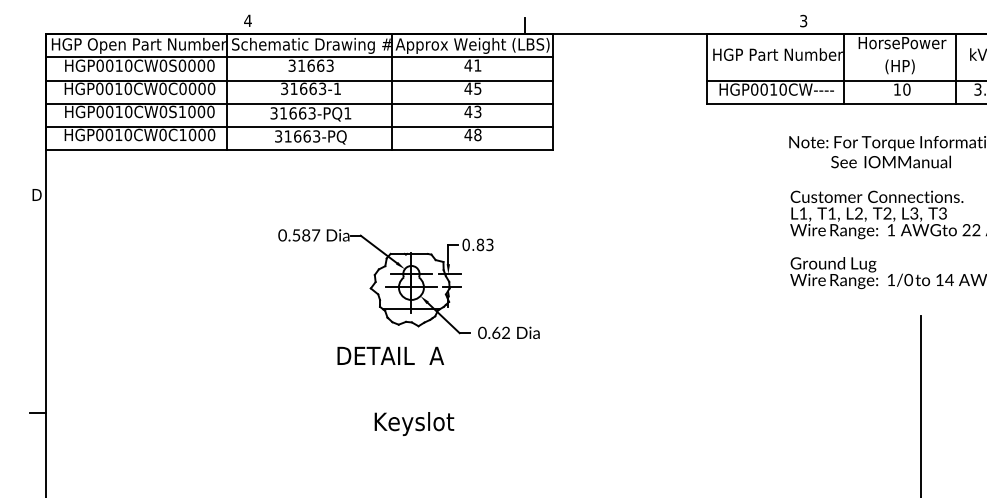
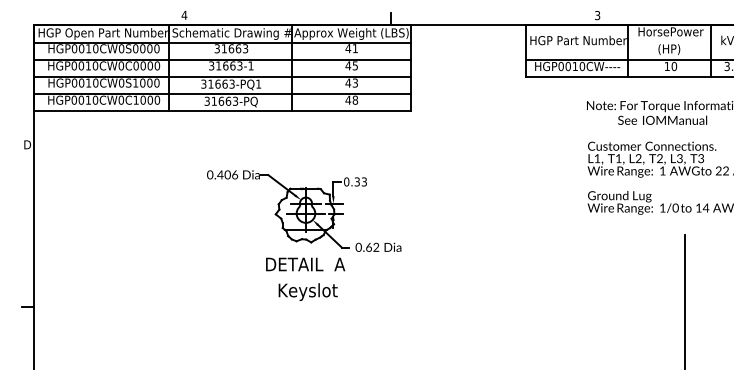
text: (305, 234) -> (227, 174), 0.587 -> 0.406
text: (479, 244) -> (356, 181), 0.83 -> 0.33
text: (390, 355) -> (305, 264), moved
text: (413, 423) -> (307, 291), moved

